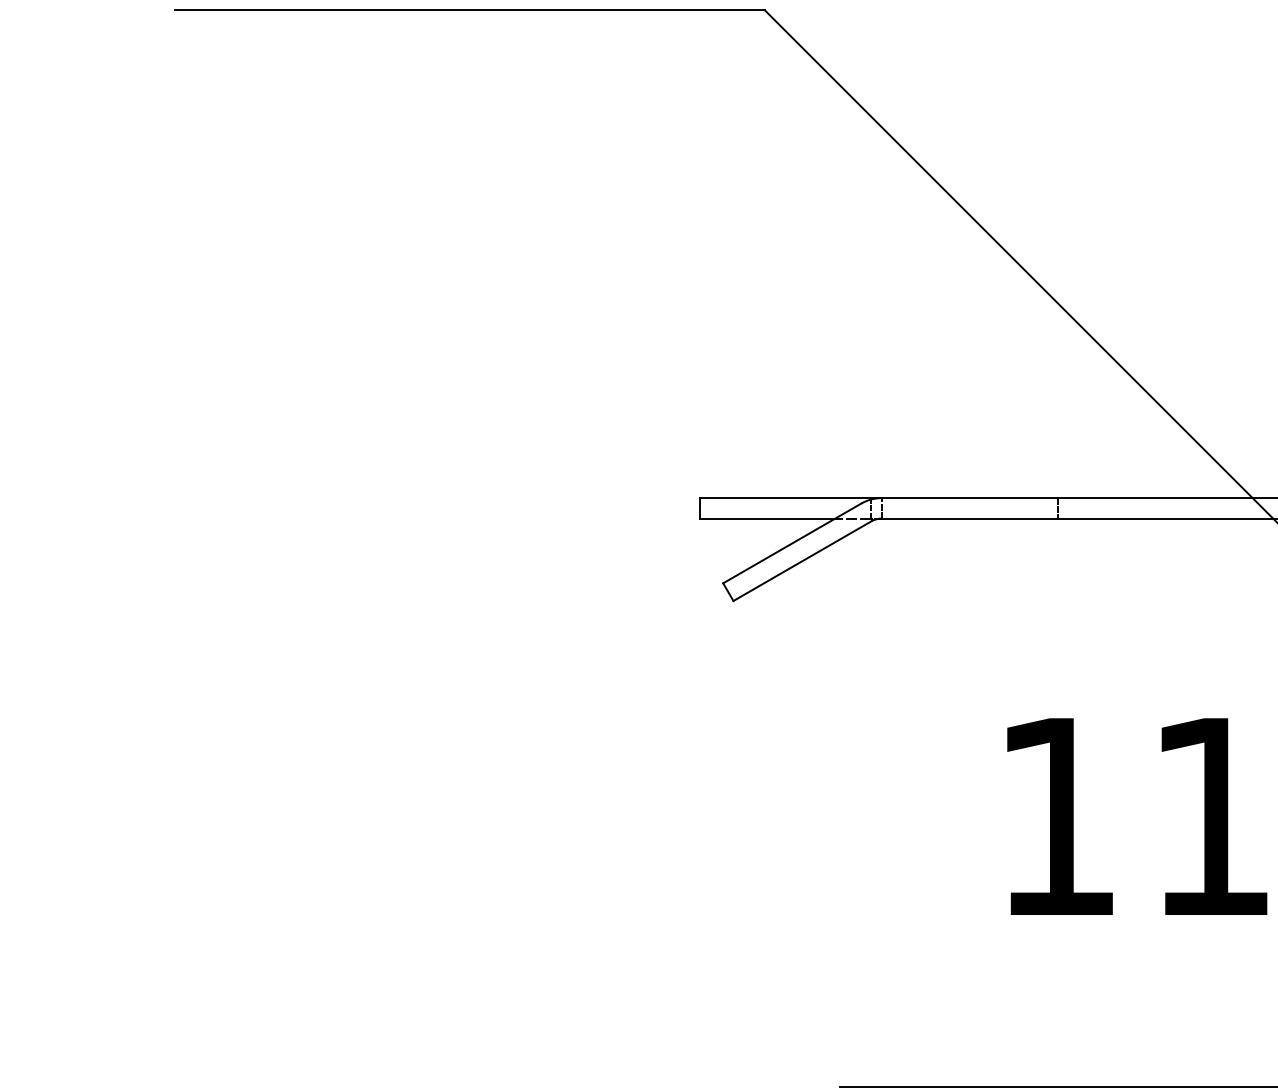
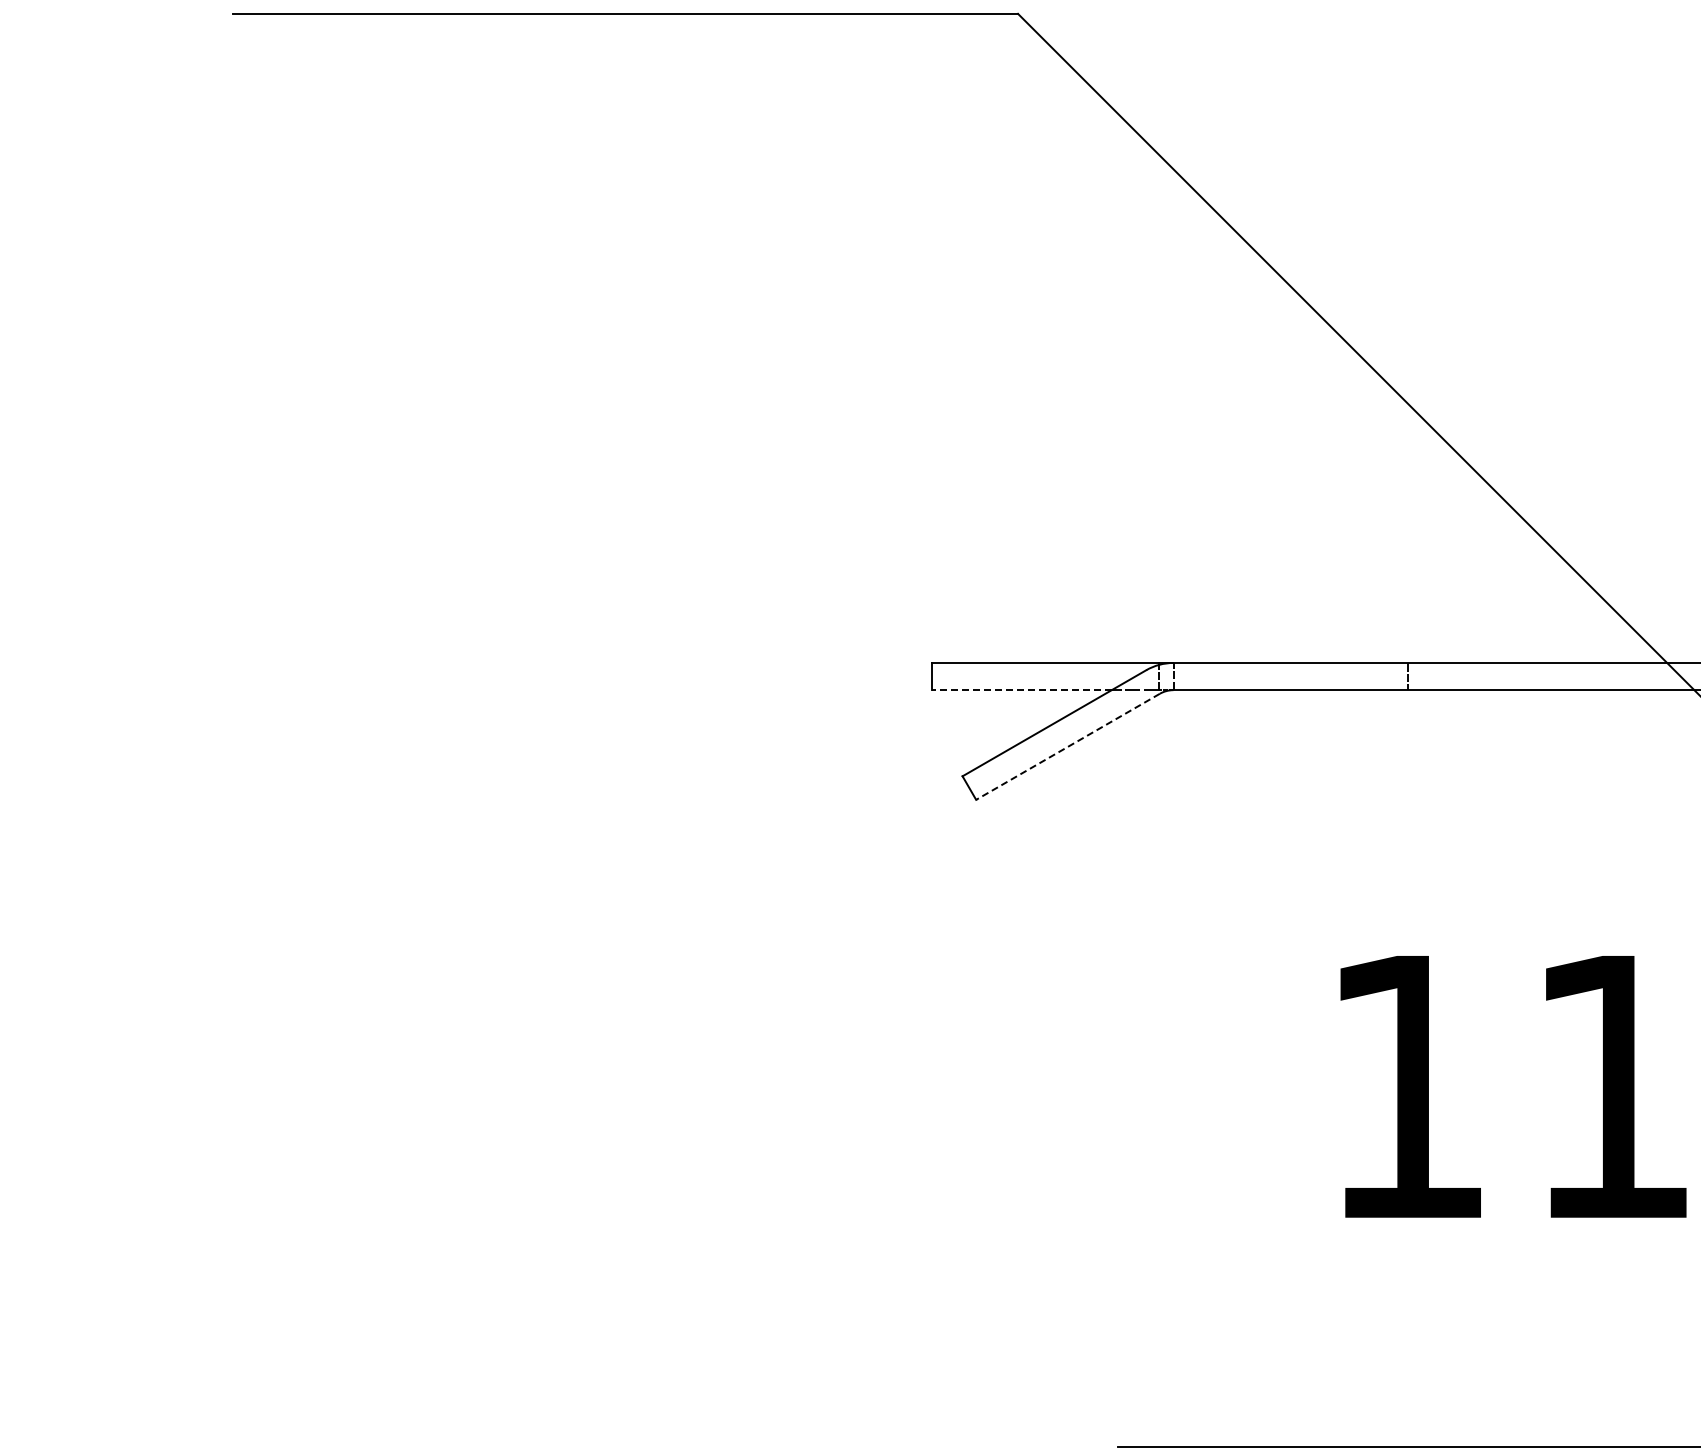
line: (767, 518) -> (1021, 690), solid -> dashed
line: (802, 561) -> (1067, 747), solid -> dashed

